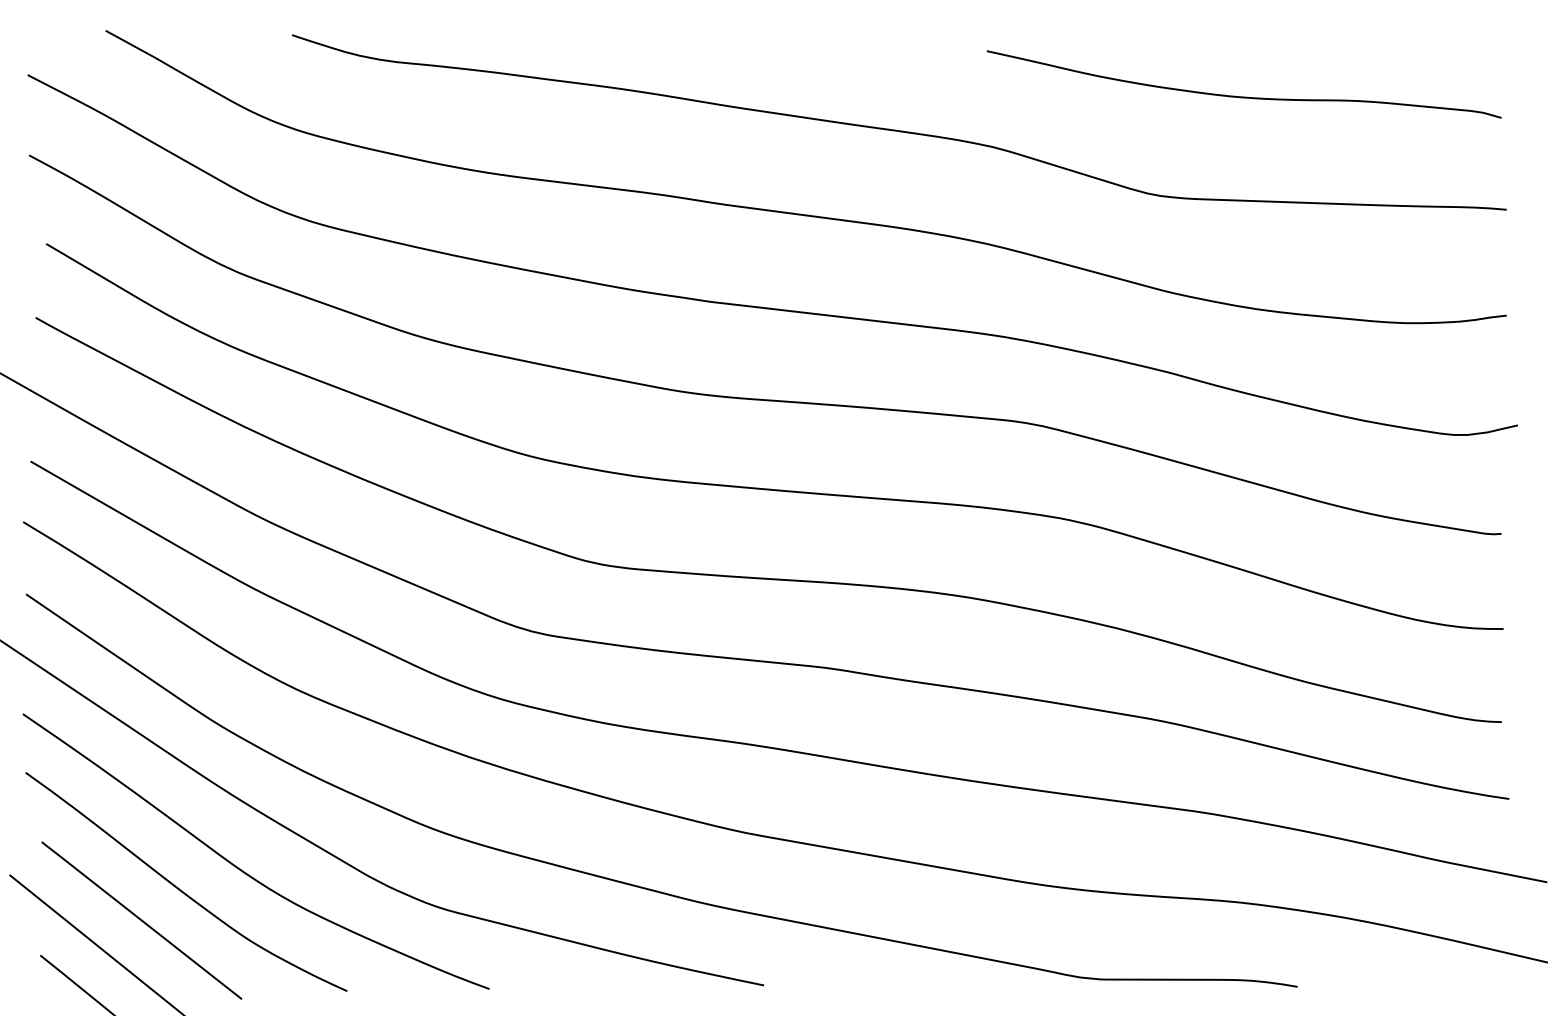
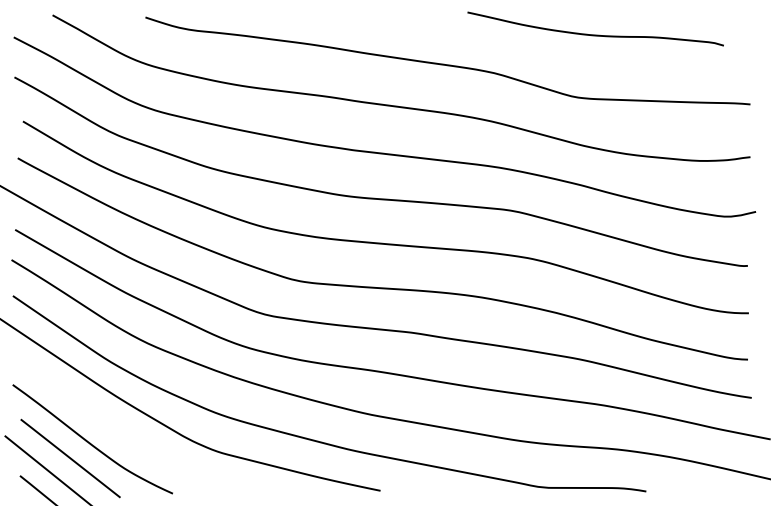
curve: (1243, 95) -> (595, 34), moved
curve: (239, 866) -> (119, 431), removed

